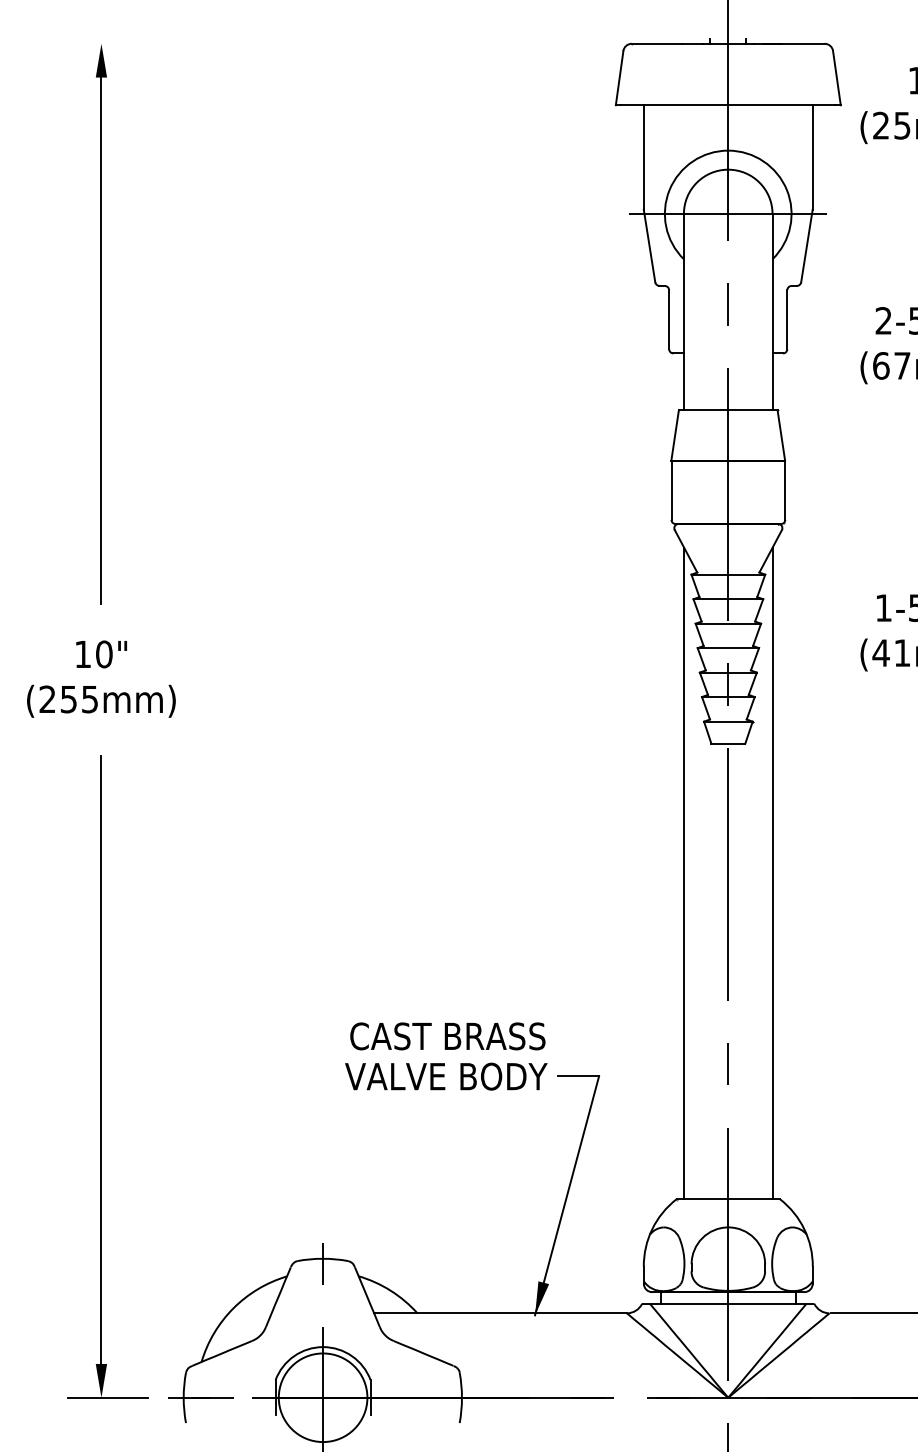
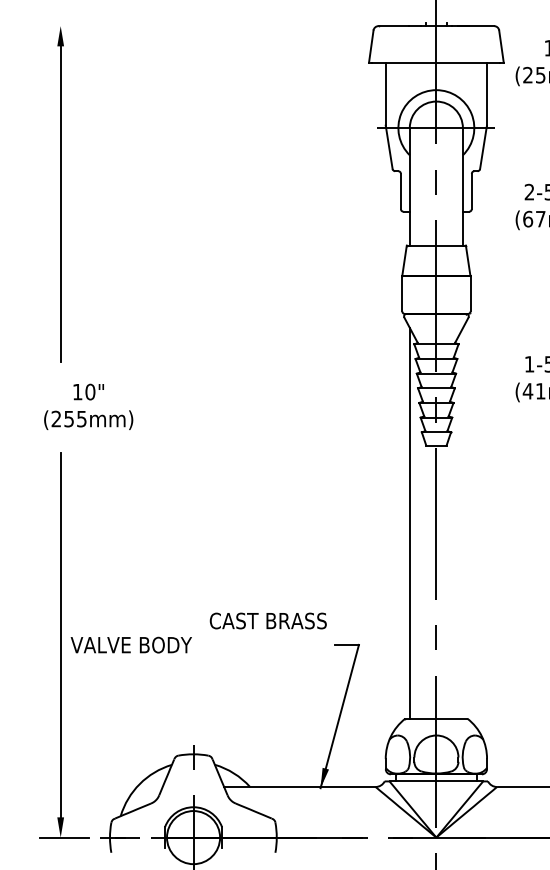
text: (101, 678) -> (88, 406), moved
line: (771, 873) -> (462, 523), removed
text: (444, 1075) -> (130, 644), moved

